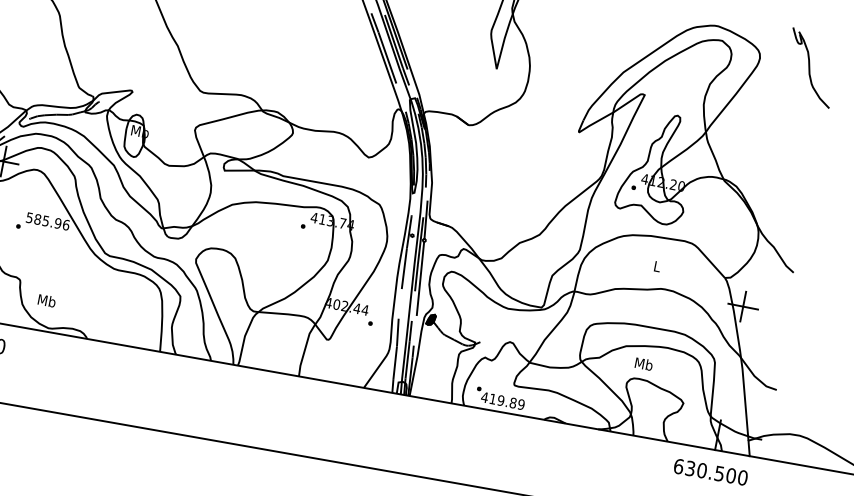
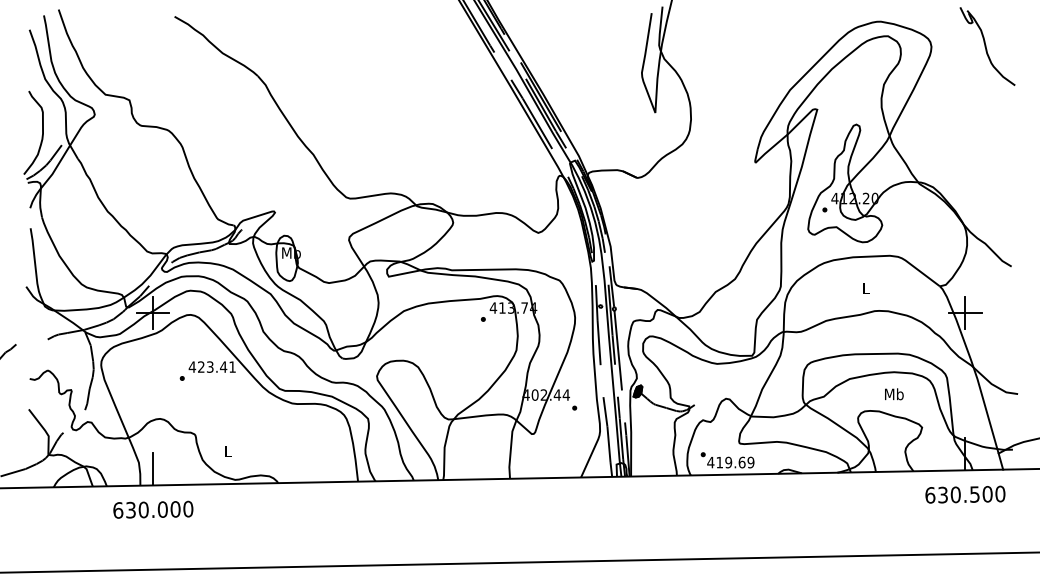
text: (48, 220) -> (212, 366), 585.96 -> 423.41
text: (46, 301) -> (227, 451), Mb -> L
text: (644, 364) -> (894, 394), moved
text: (512, 402) -> (741, 462), 419.89 -> 419.69

